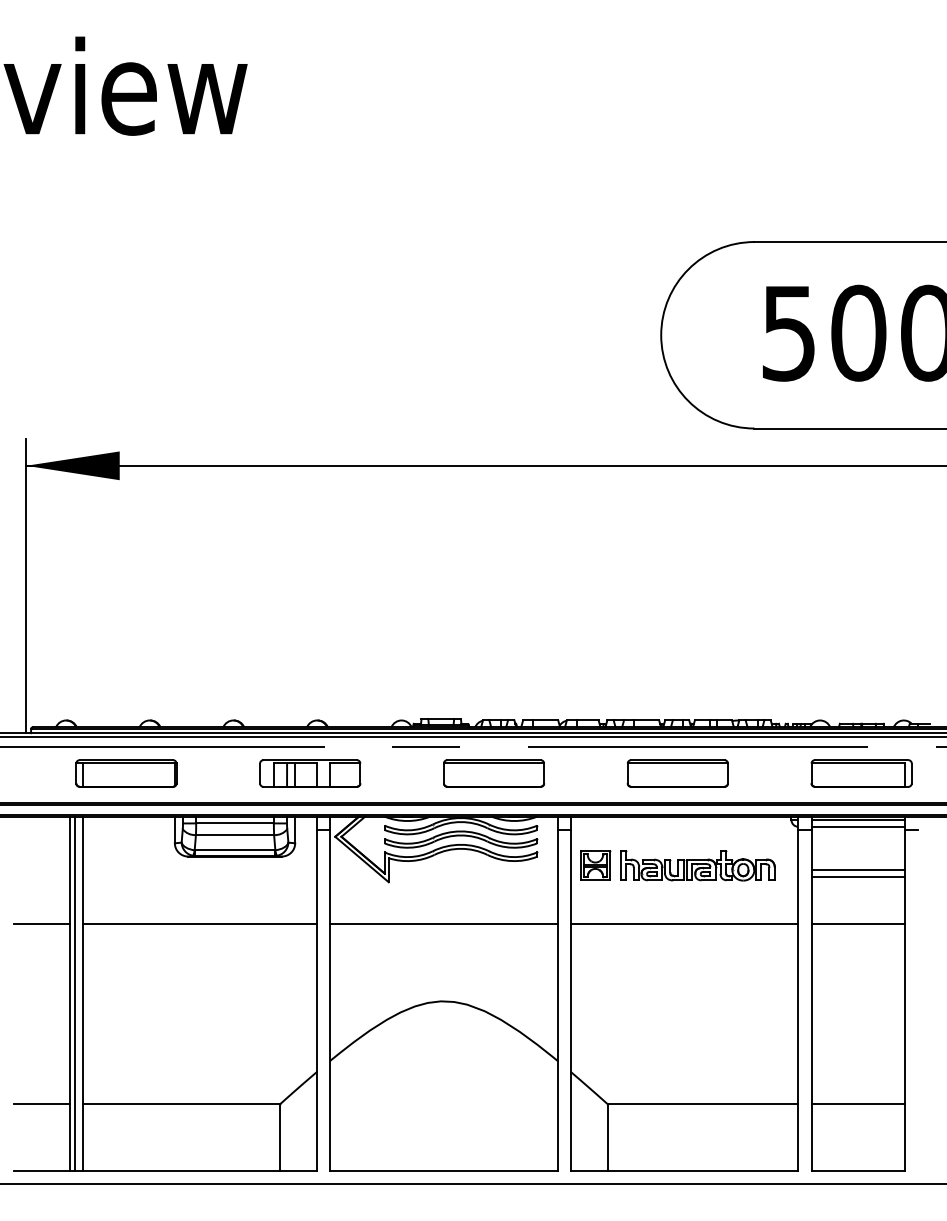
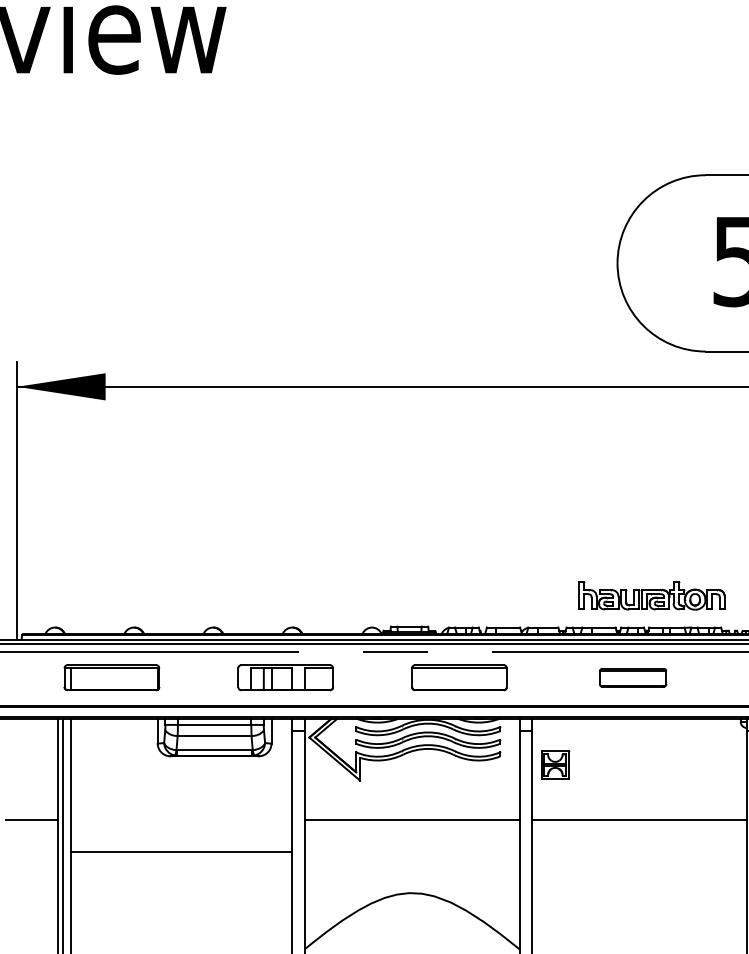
part: (677, 773) -> (632, 677), size x0.7
part: (697, 865) -> (651, 595), moved
line: (199, 924) -> (181, 852), moved

